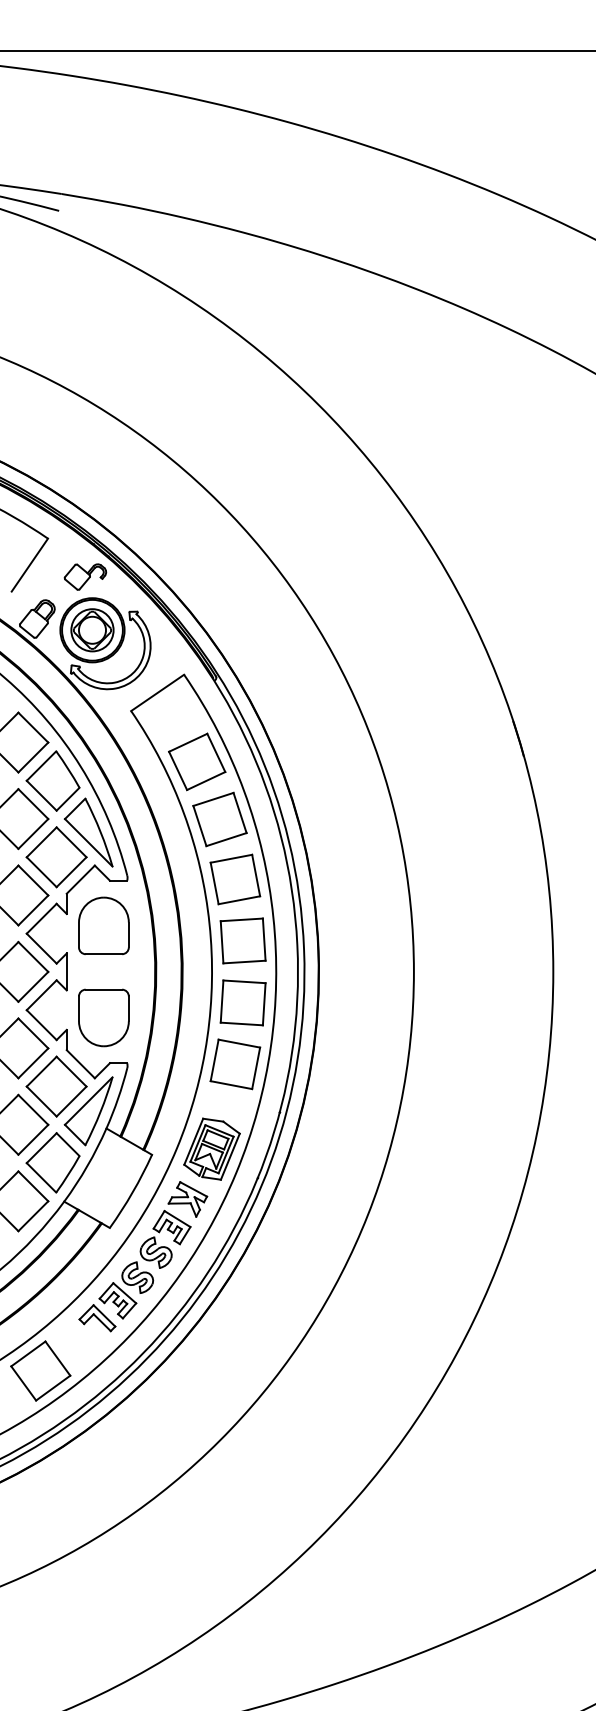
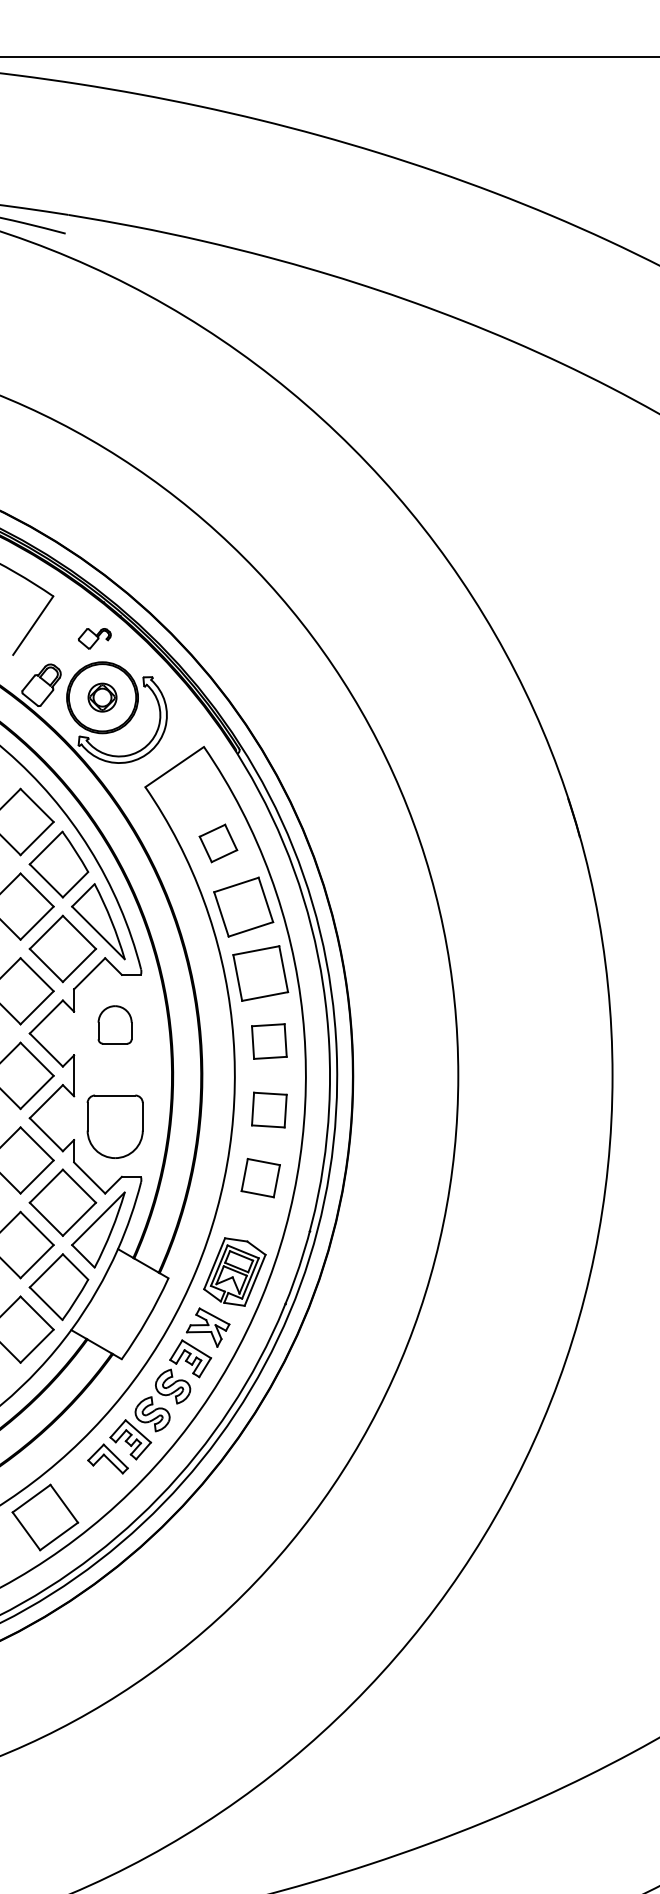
part: (85, 576) -> (94, 638), size x0.7
part: (92, 630) -> (102, 697), size x0.6
part: (197, 761) -> (218, 843), size x0.6
part: (103, 925) -> (114, 1024), size x0.6
part: (243, 940) -> (269, 1041), size x0.7
part: (243, 1002) -> (269, 1109), size x0.7
part: (235, 1063) -> (260, 1177), size x0.7

